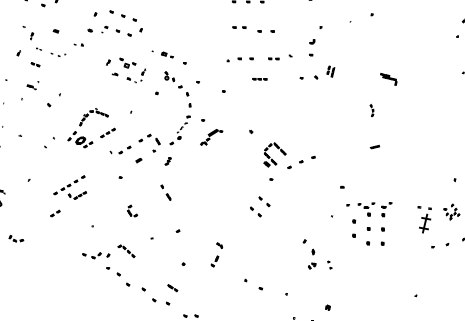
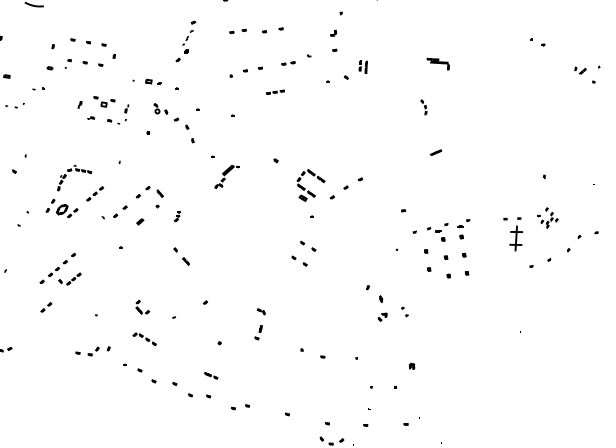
part: (179, 130) -> (185, 41), moved
part: (132, 210) -> (142, 306), moved
part: (95, 255) -> (92, 351), moved

